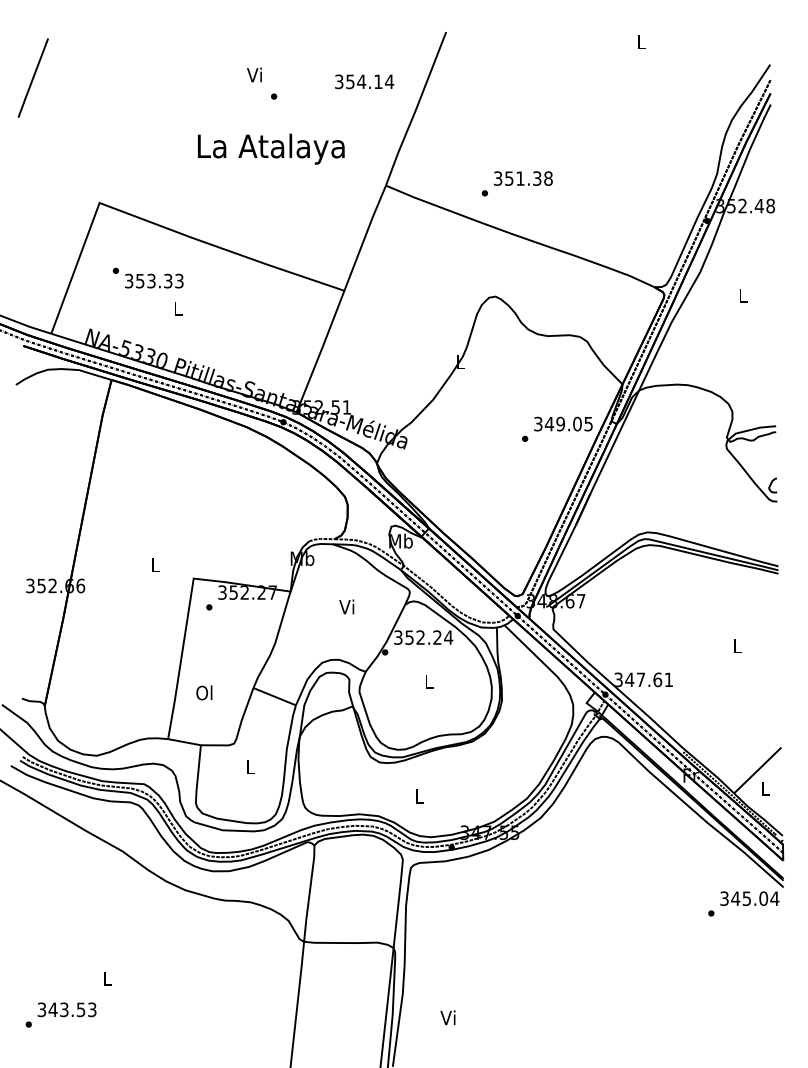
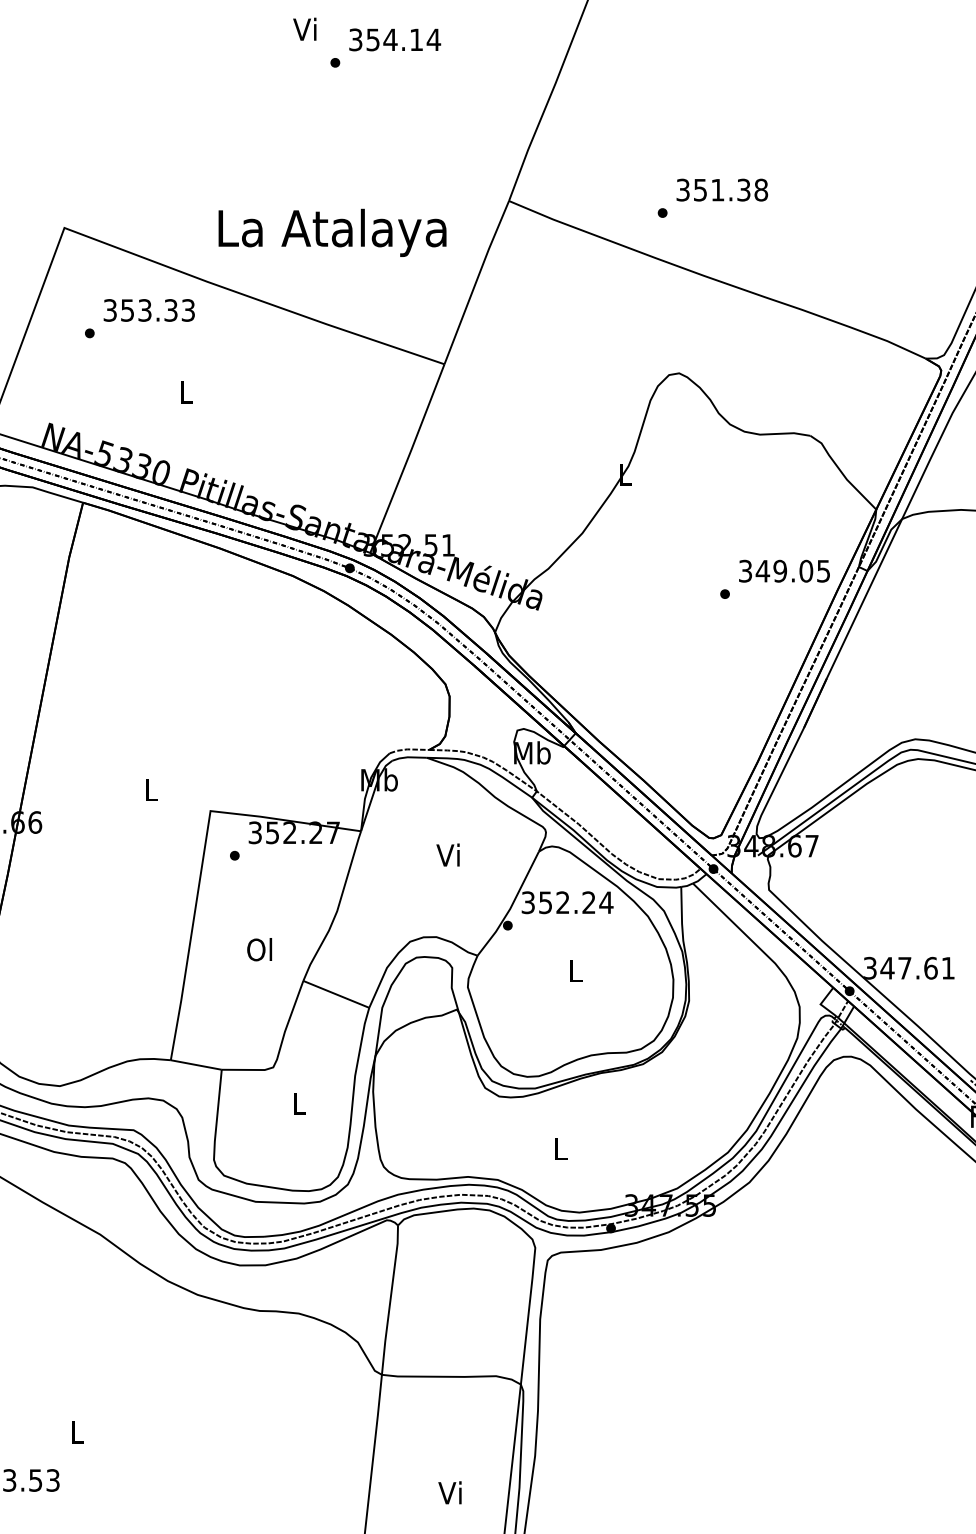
text: (364, 81) -> (394, 39), moved
text: (271, 148) -> (332, 231), moved
text: (154, 280) -> (149, 309), moved
text: (204, 692) -> (259, 949), moved
text: (447, 1017) -> (449, 1492), moved

